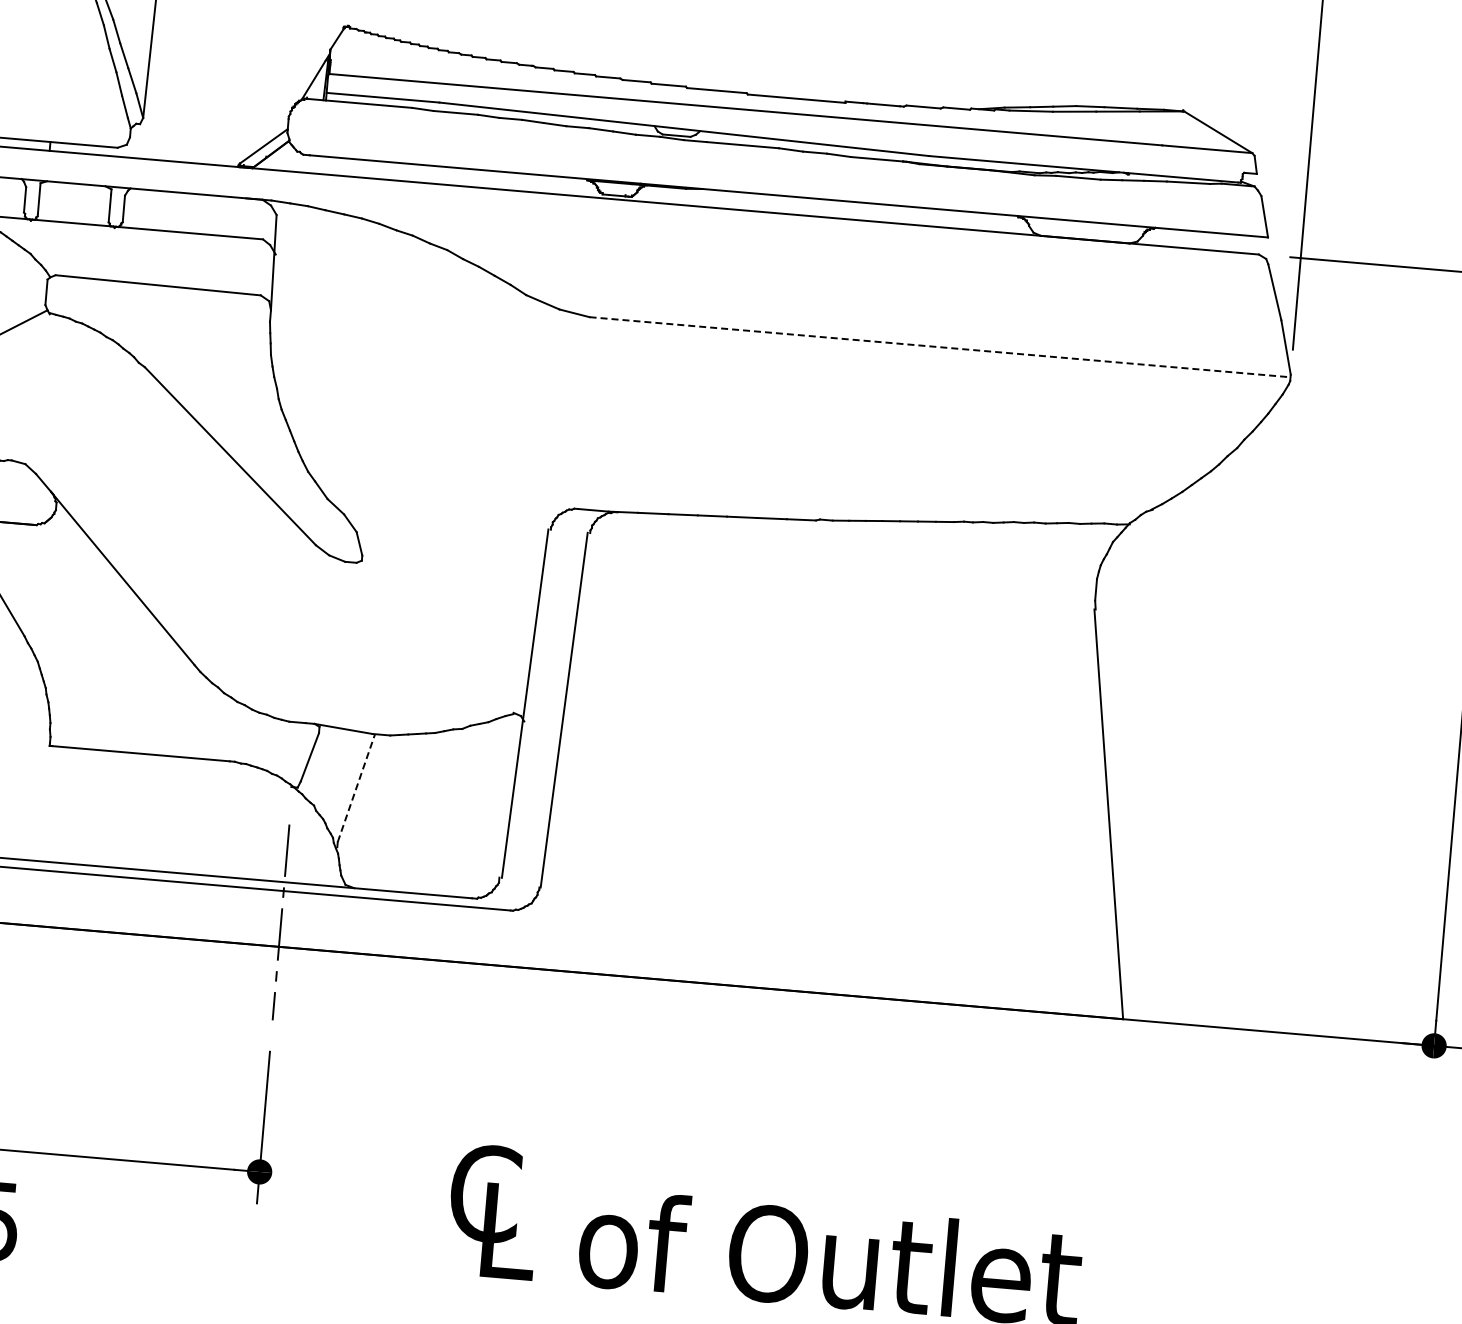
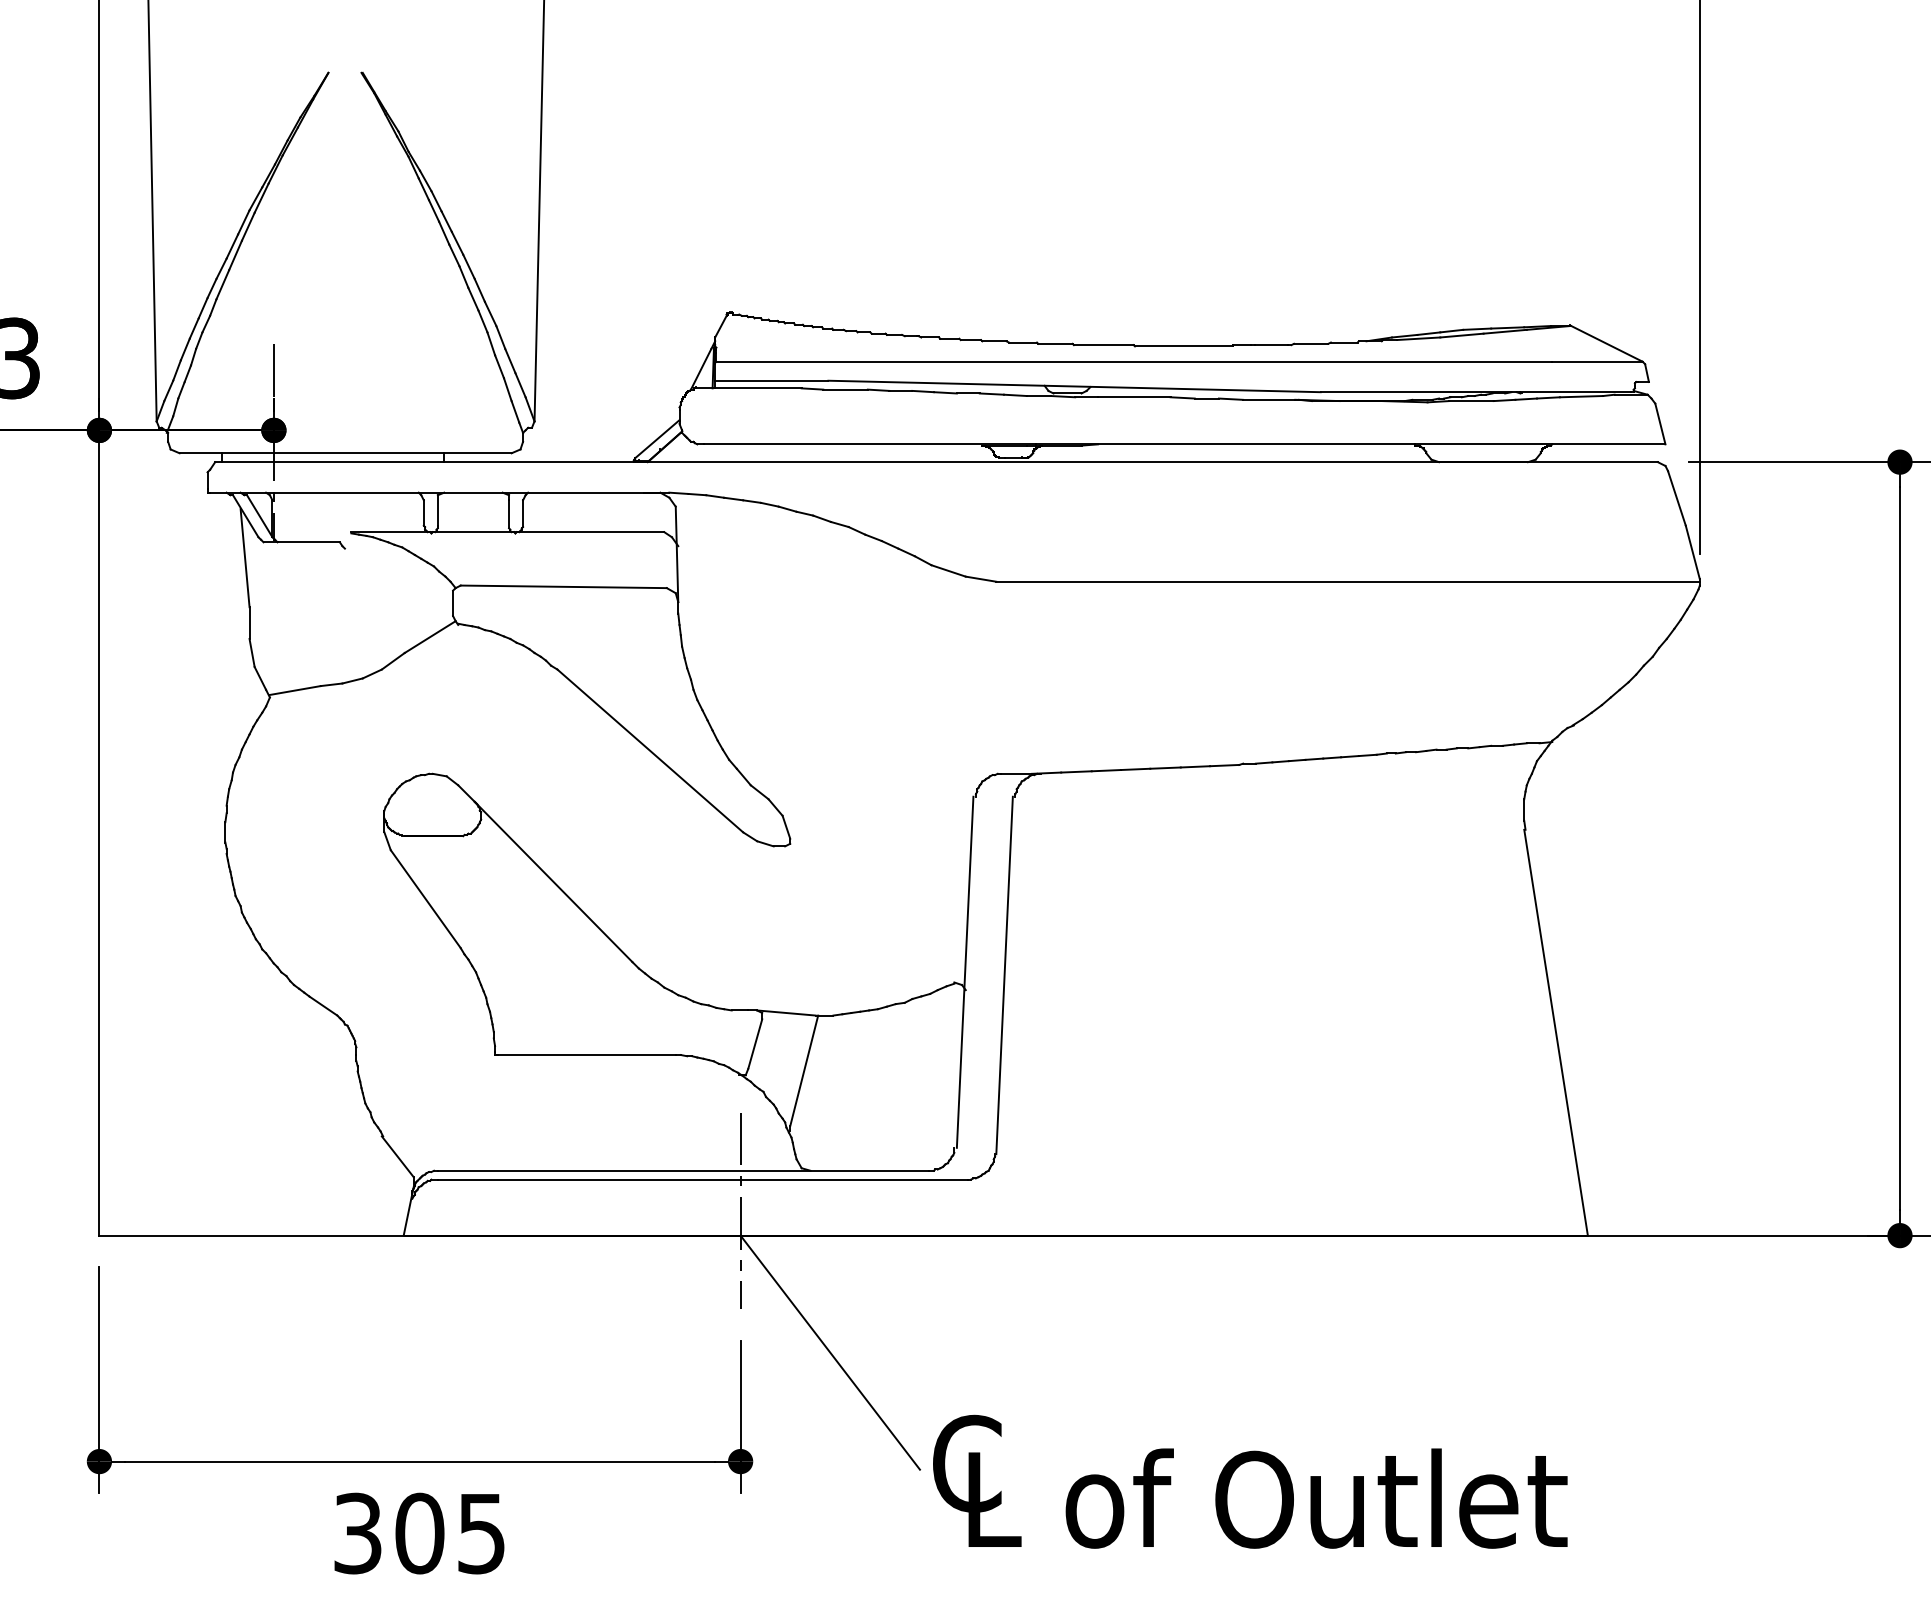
line: (940, 347) -> (1348, 581), dashed -> solid
line: (356, 787) -> (804, 1070), dashed -> solid
line: (358, 1070) -> (830, 1352), added

